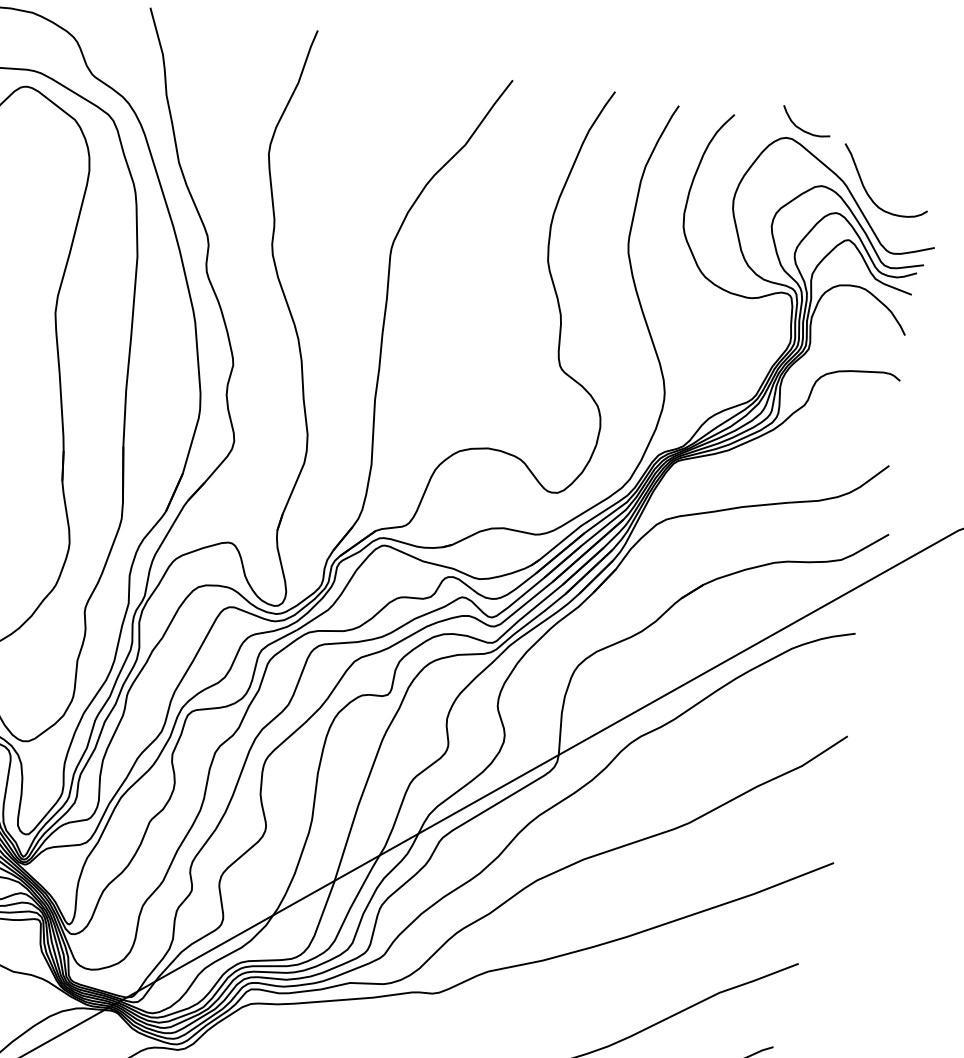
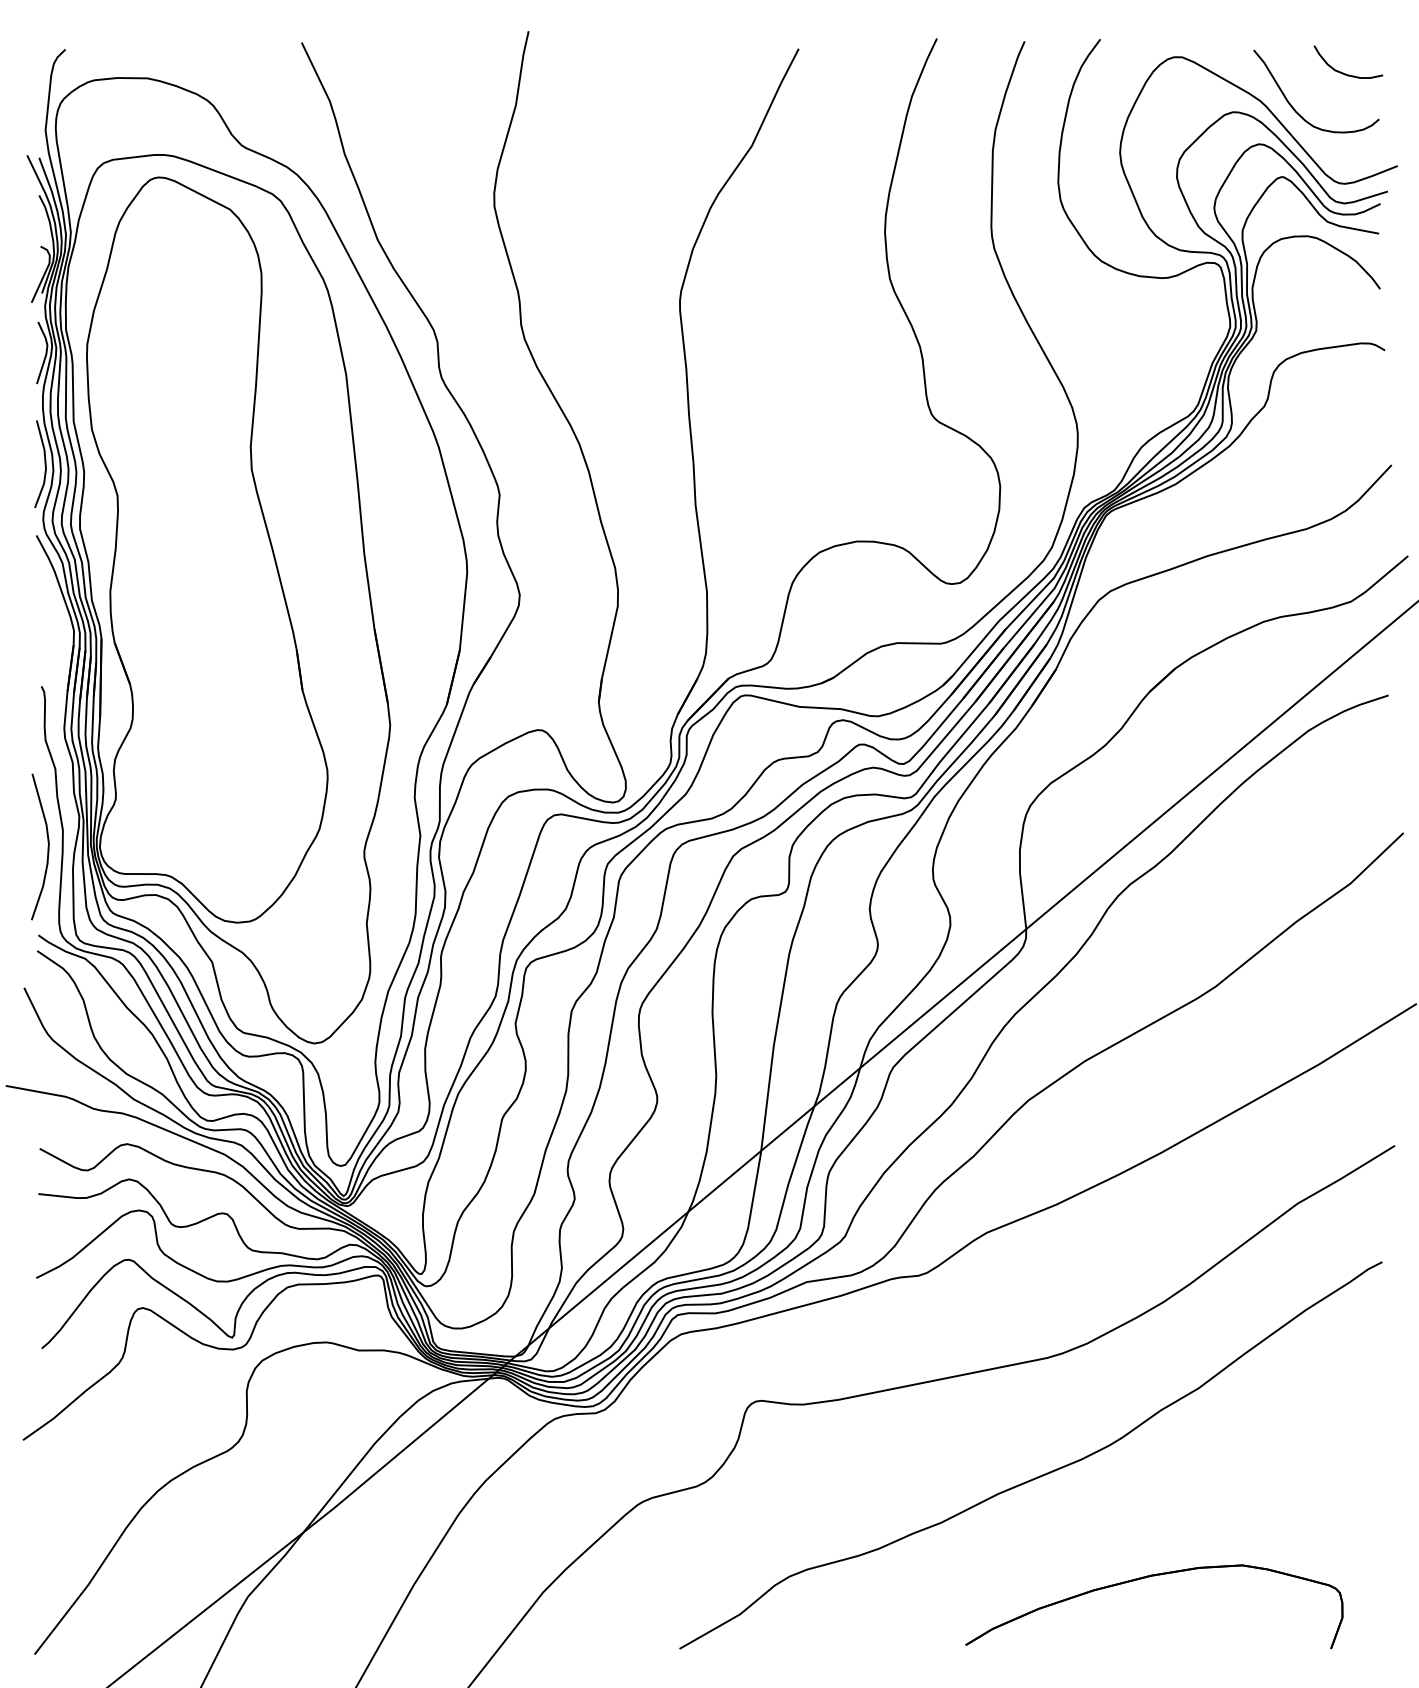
curve: (801, 128) -> (1343, 72), moved

